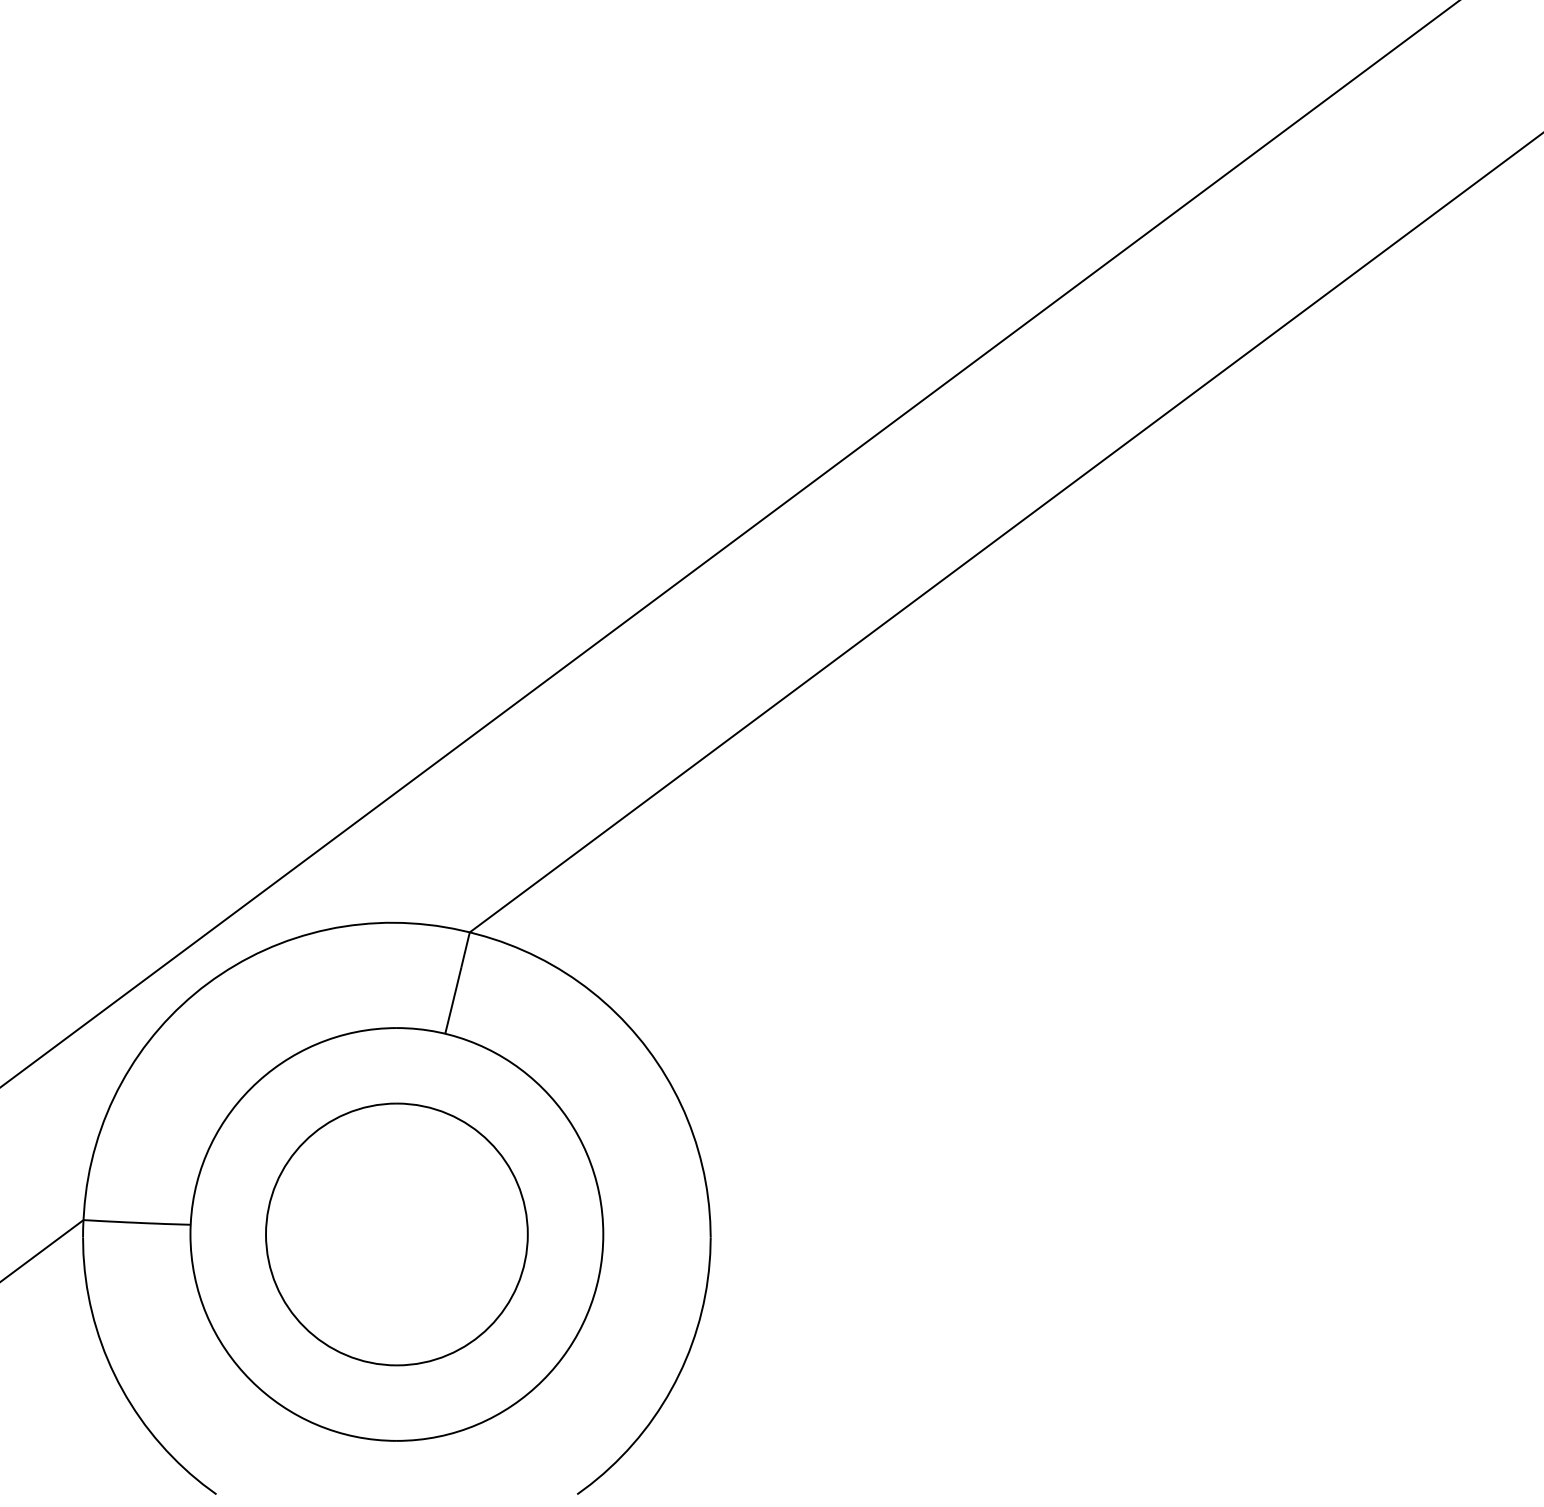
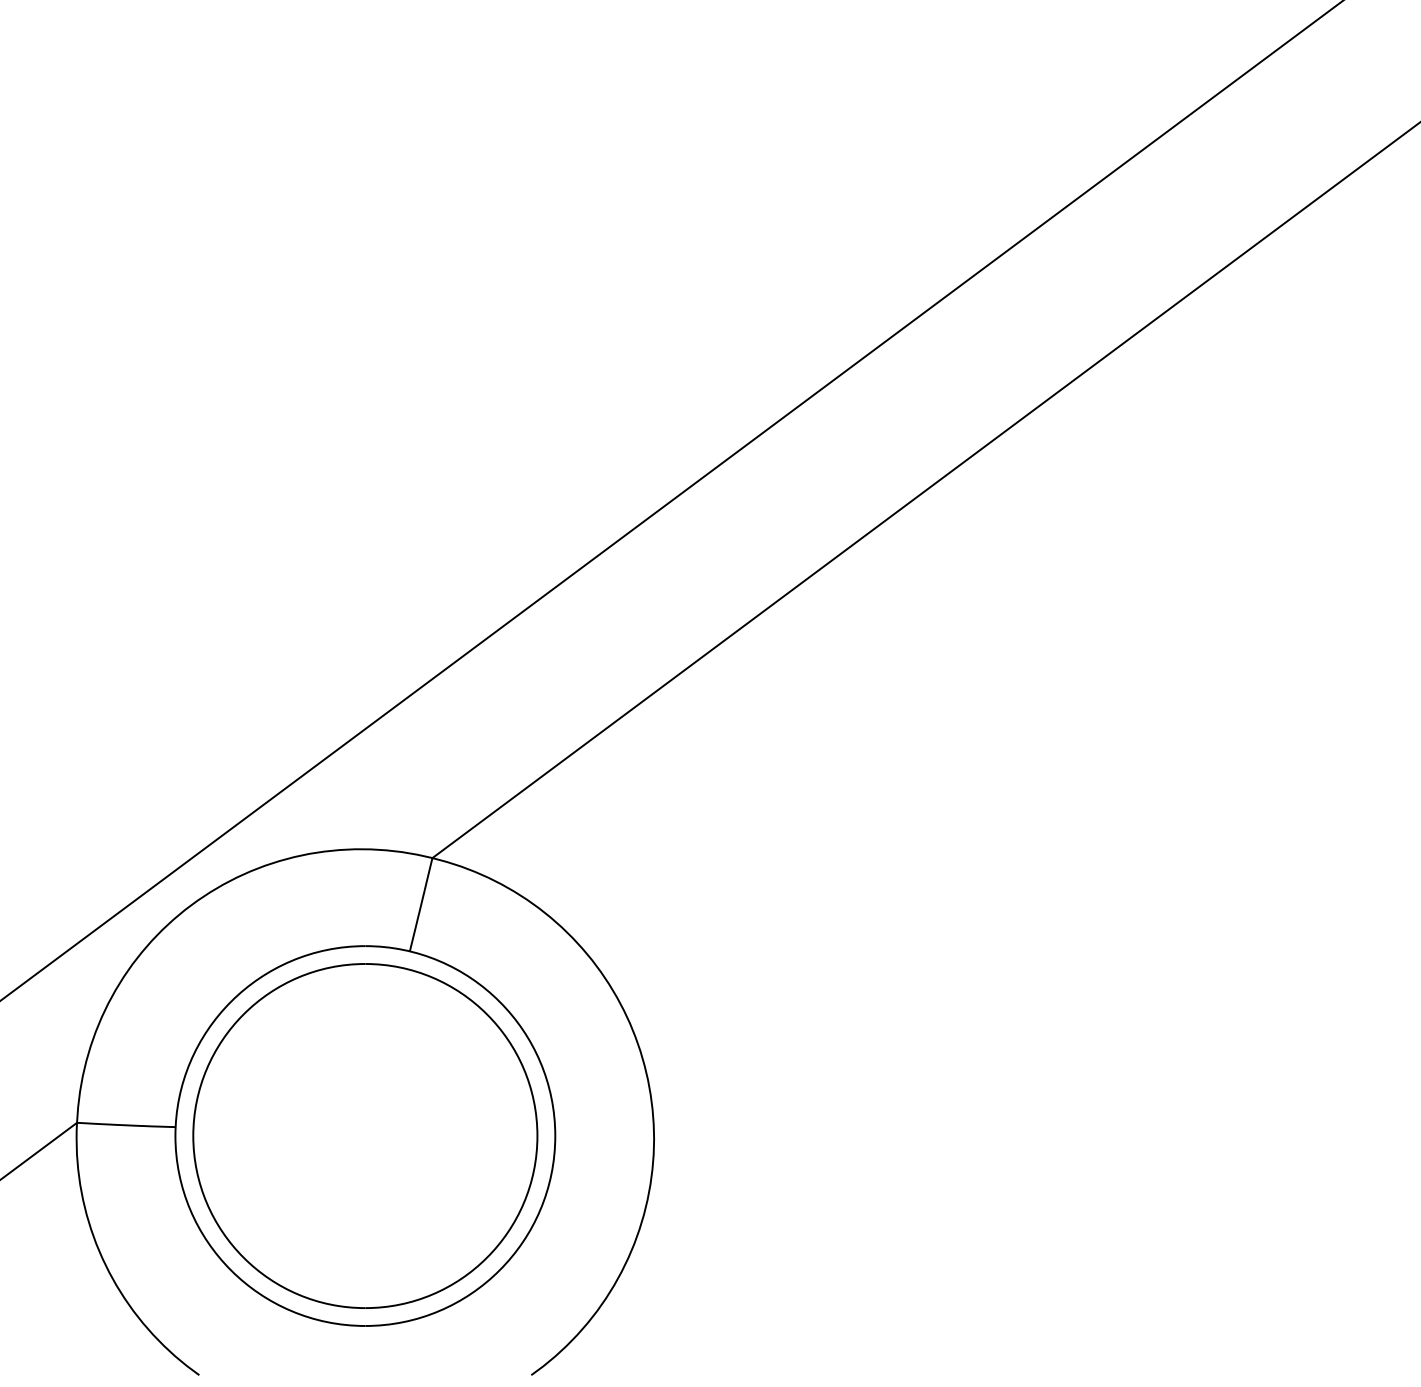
part: (396, 1234) -> (365, 1136), size x1.43

